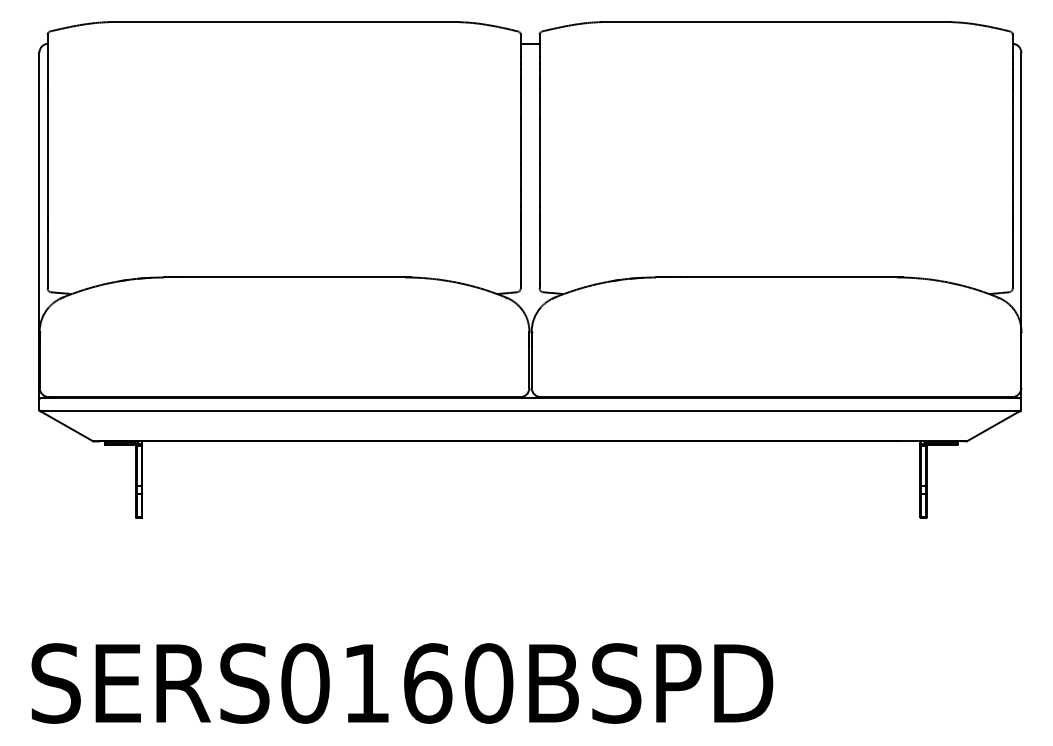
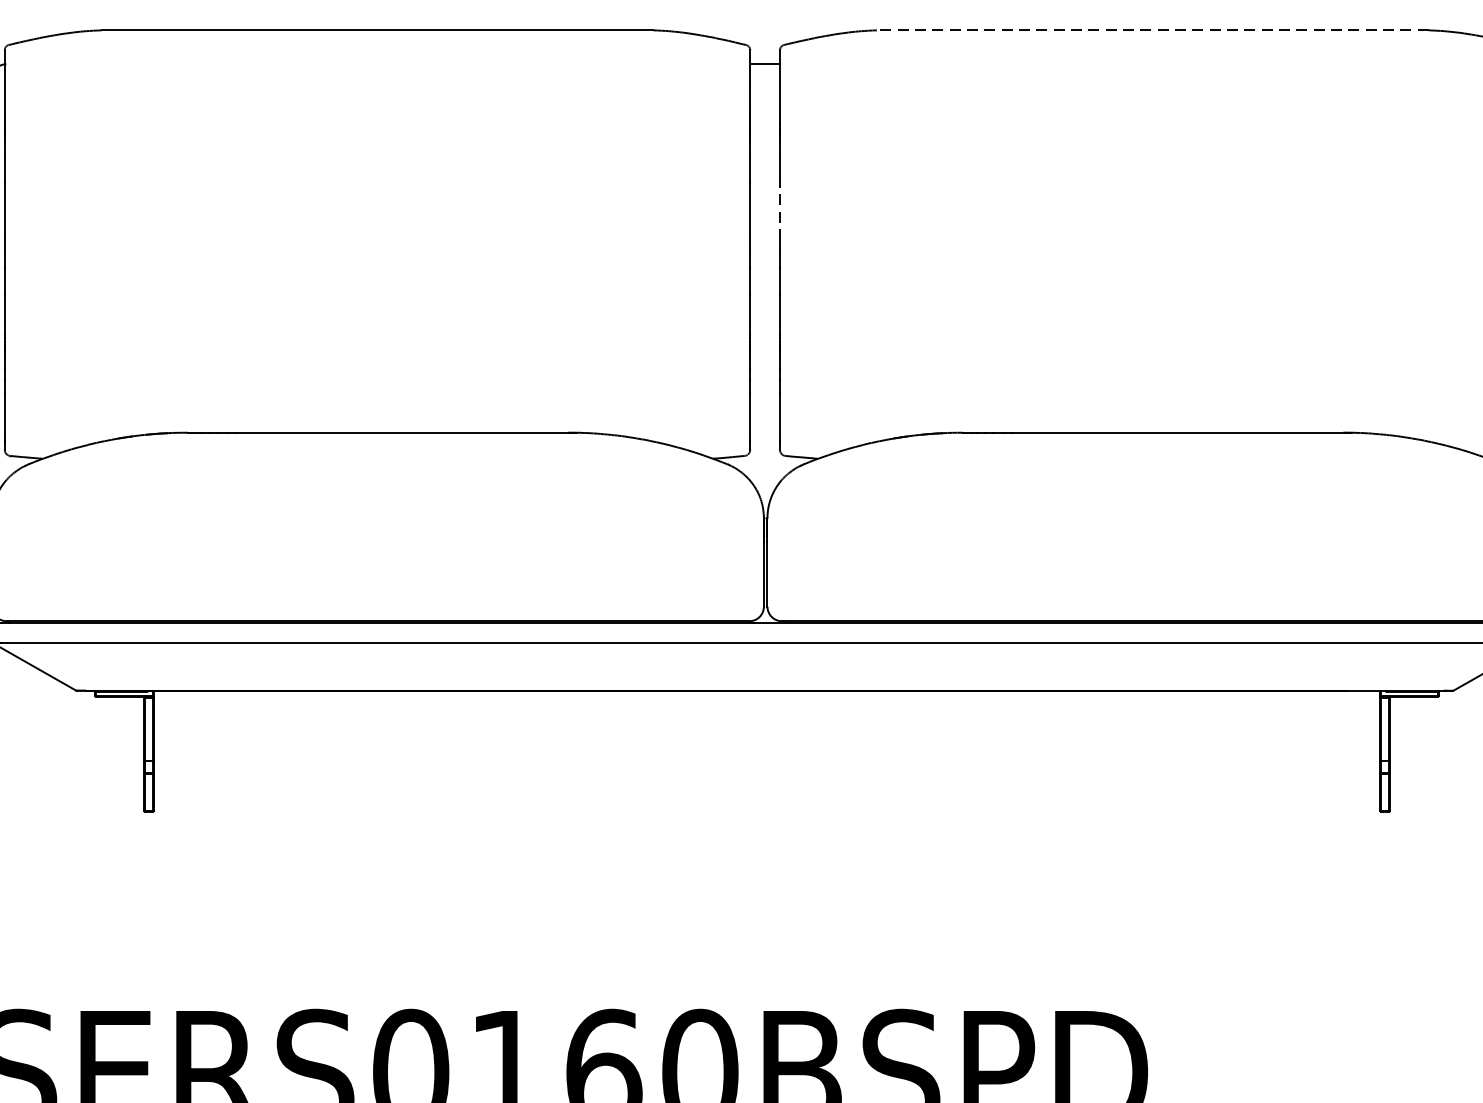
line: (775, 22) -> (1151, 30), solid -> dashed
line: (539, 136) -> (779, 210), solid -> dashed

